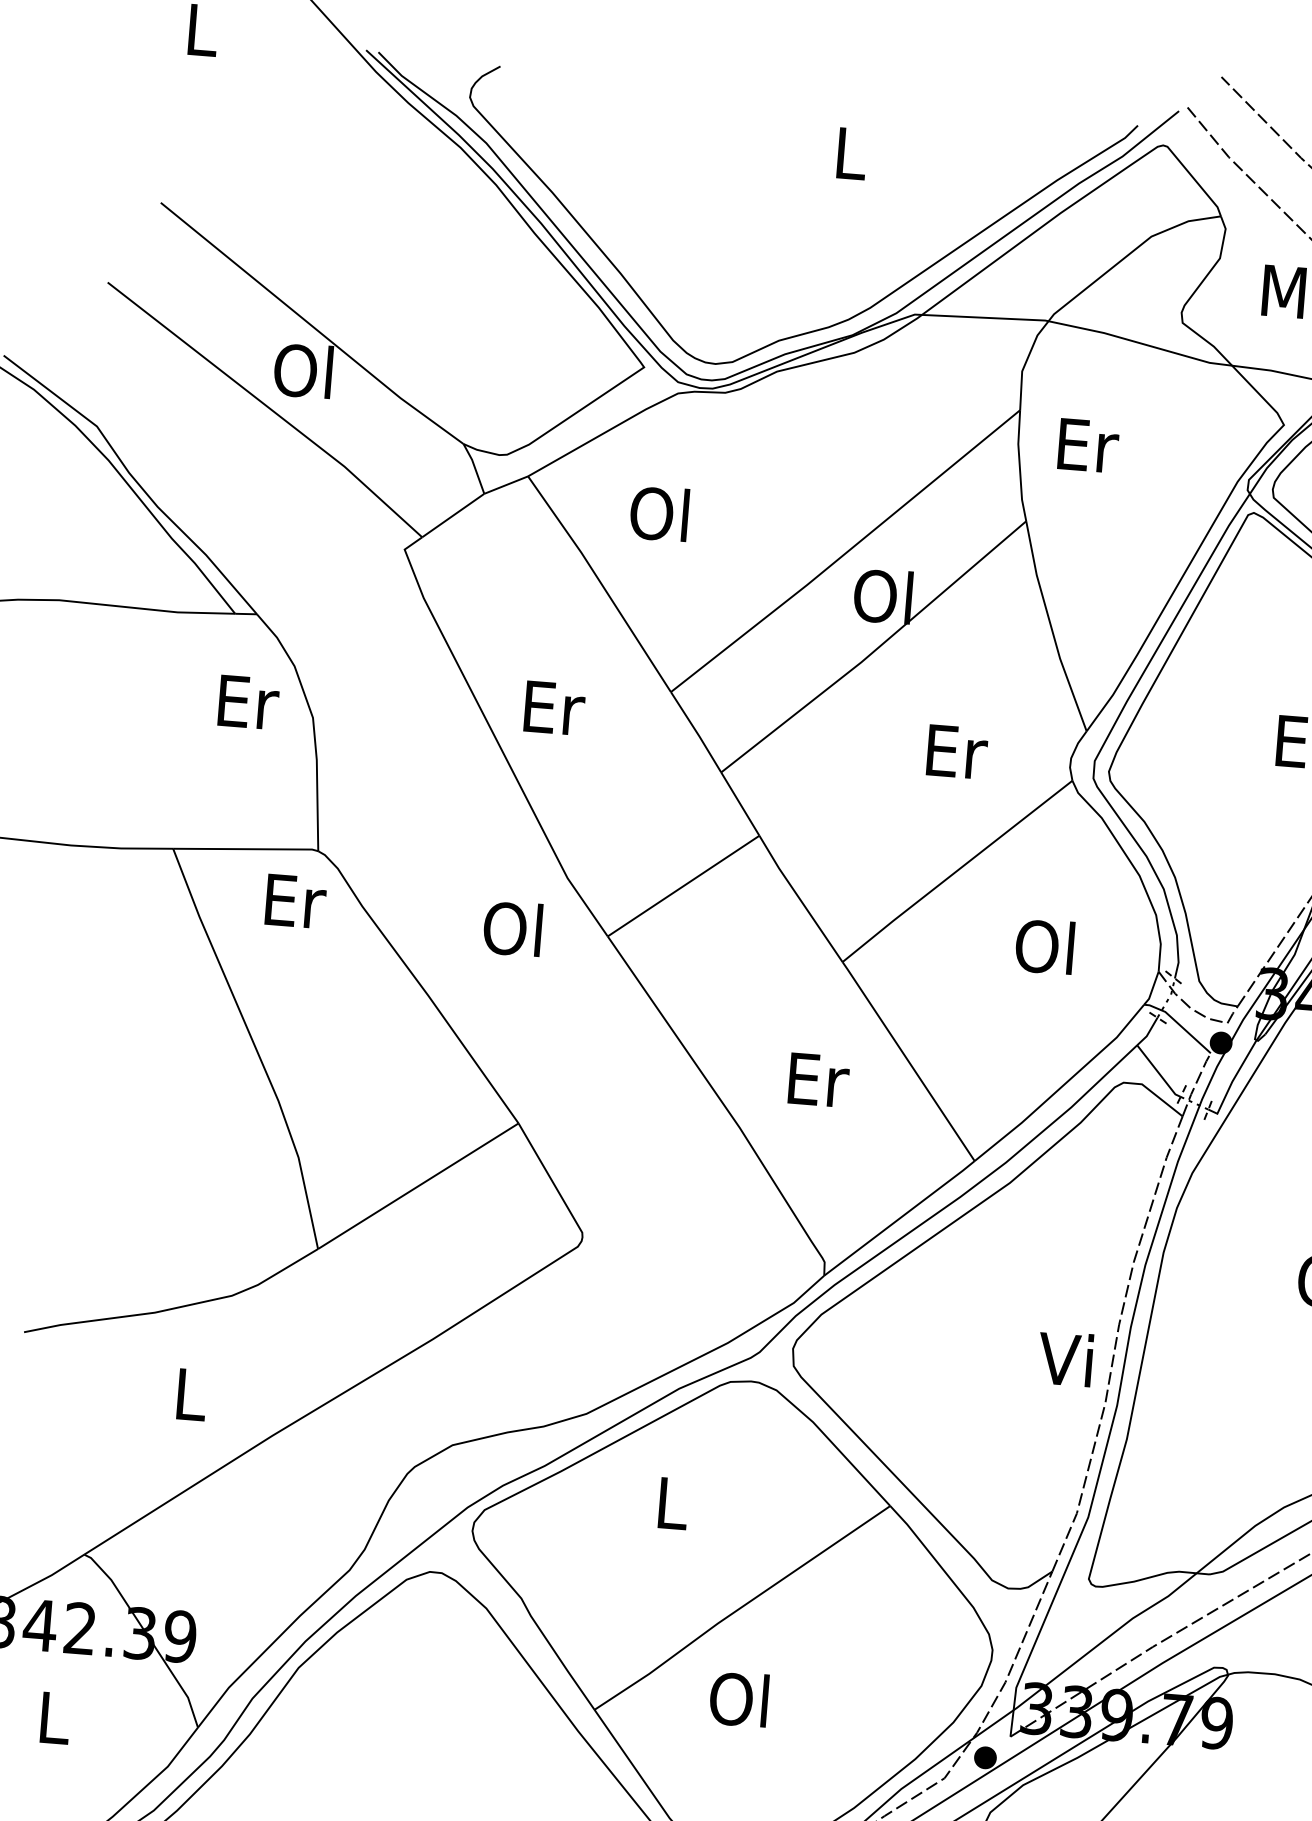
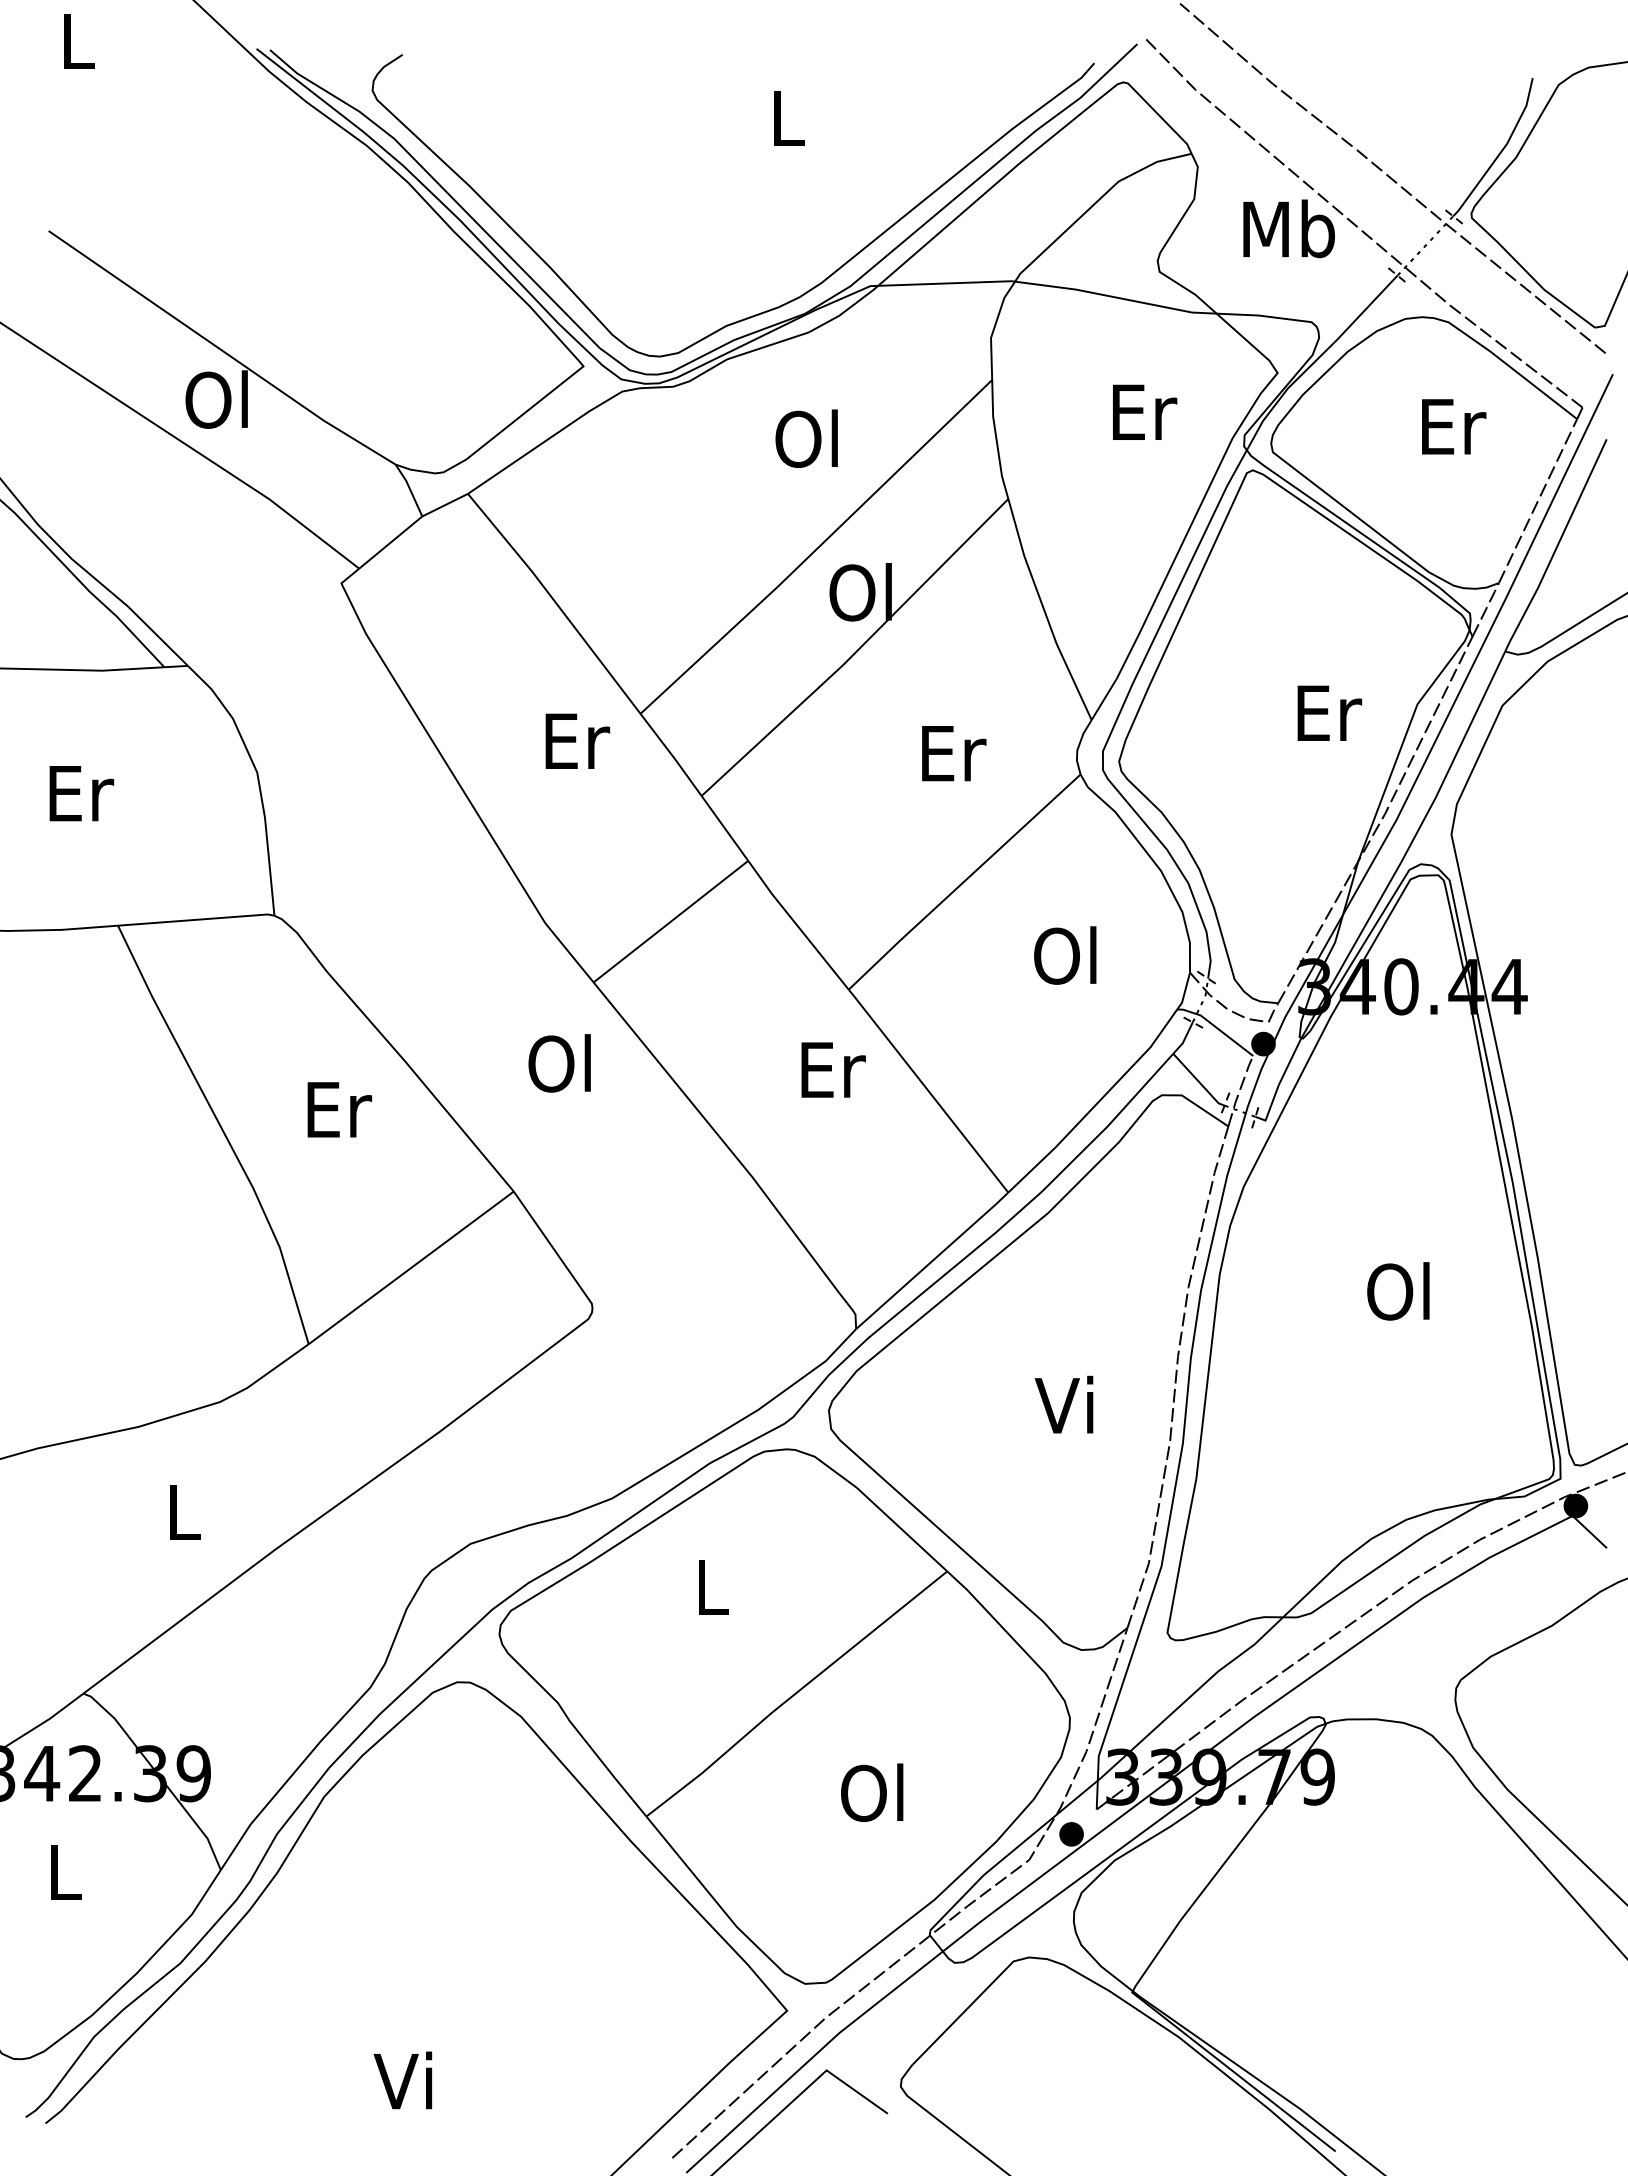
text: (1089, 445) -> (1145, 411), moved
text: (659, 513) -> (806, 438), moved
text: (248, 702) -> (81, 793), moved
text: (554, 707) -> (577, 740), moved
text: (295, 901) -> (339, 1109), moved
text: (512, 928) -> (559, 1063), moved
text: (818, 1079) -> (833, 1069), moved
text: (1064, 1358) -> (1063, 1404), moved
text: (739, 1699) -> (872, 1792), moved

